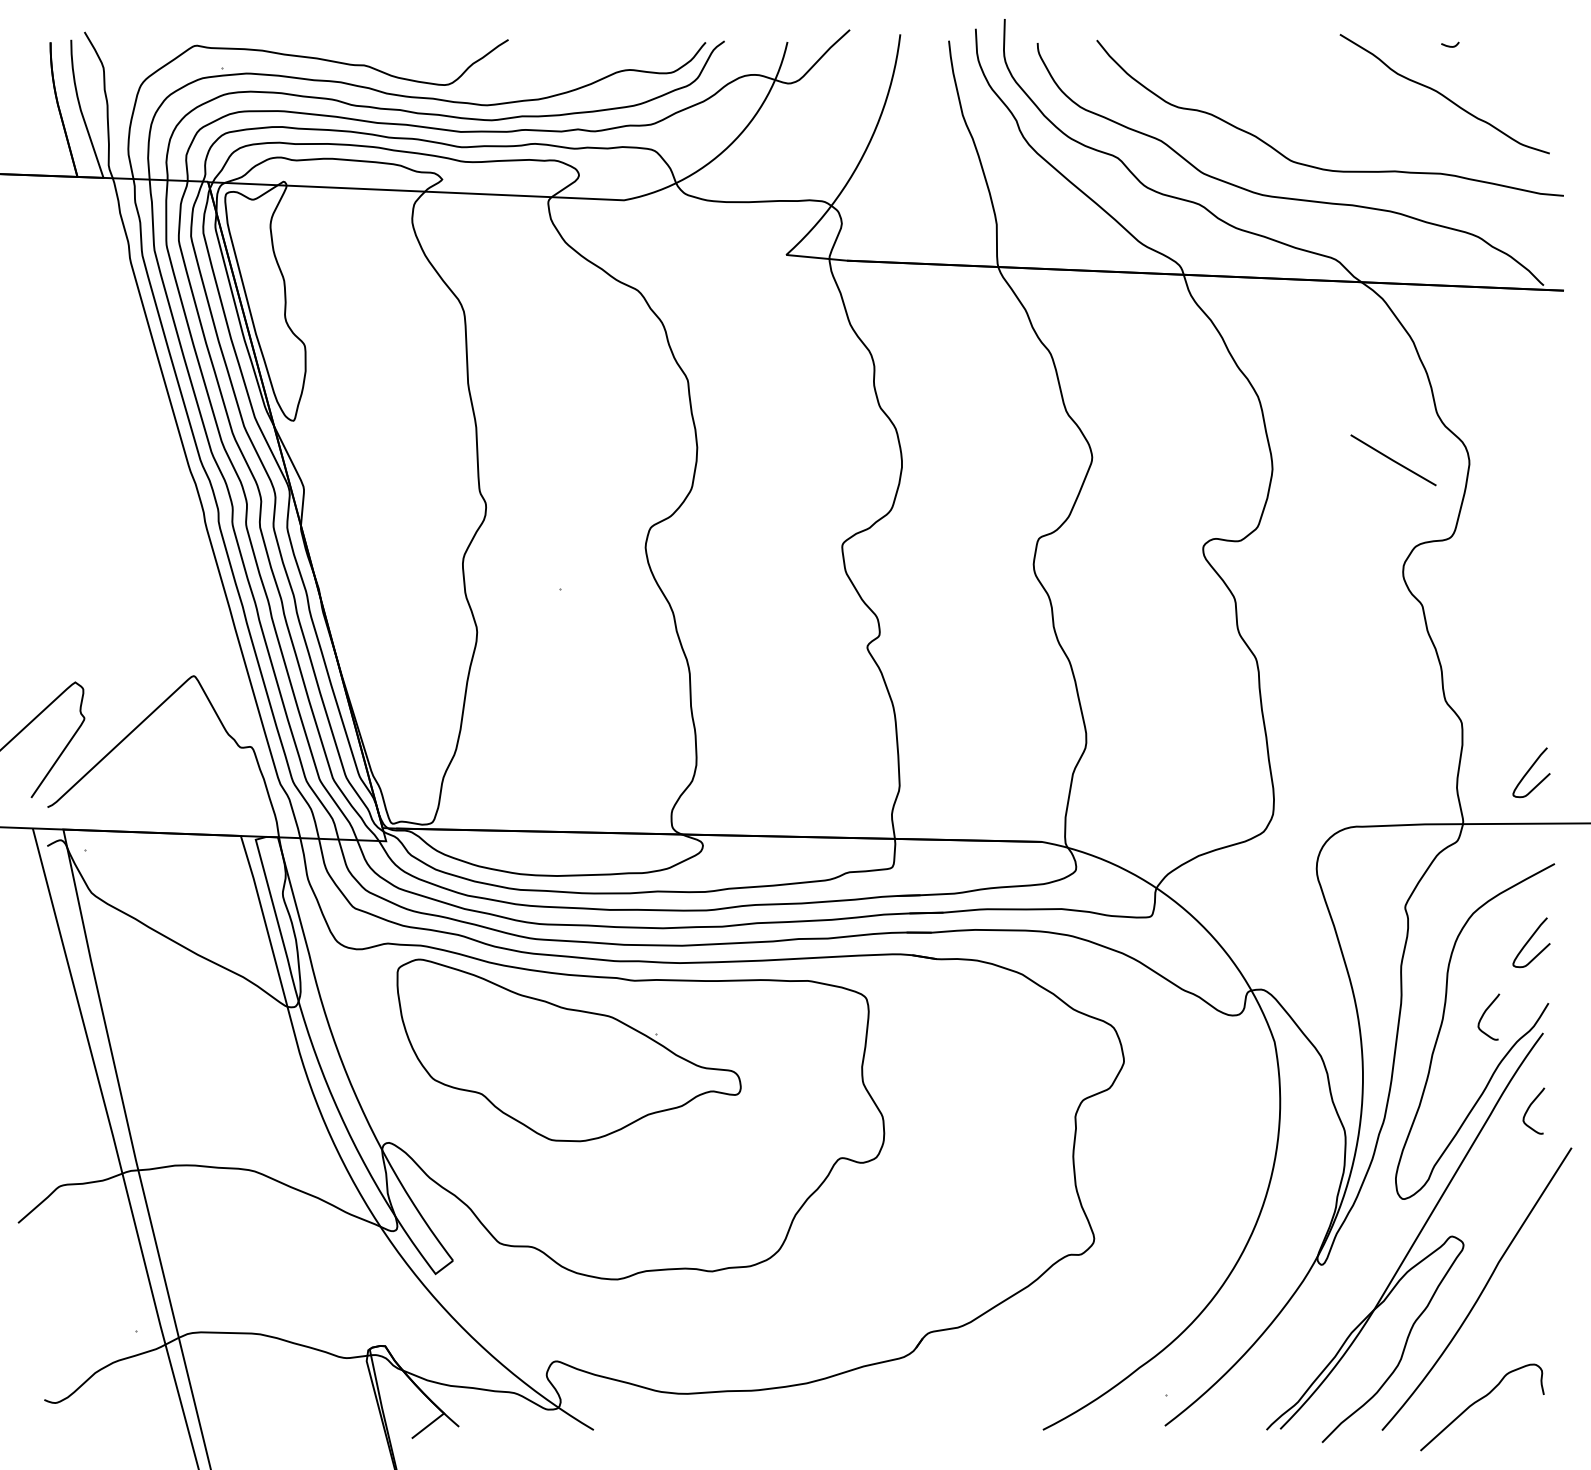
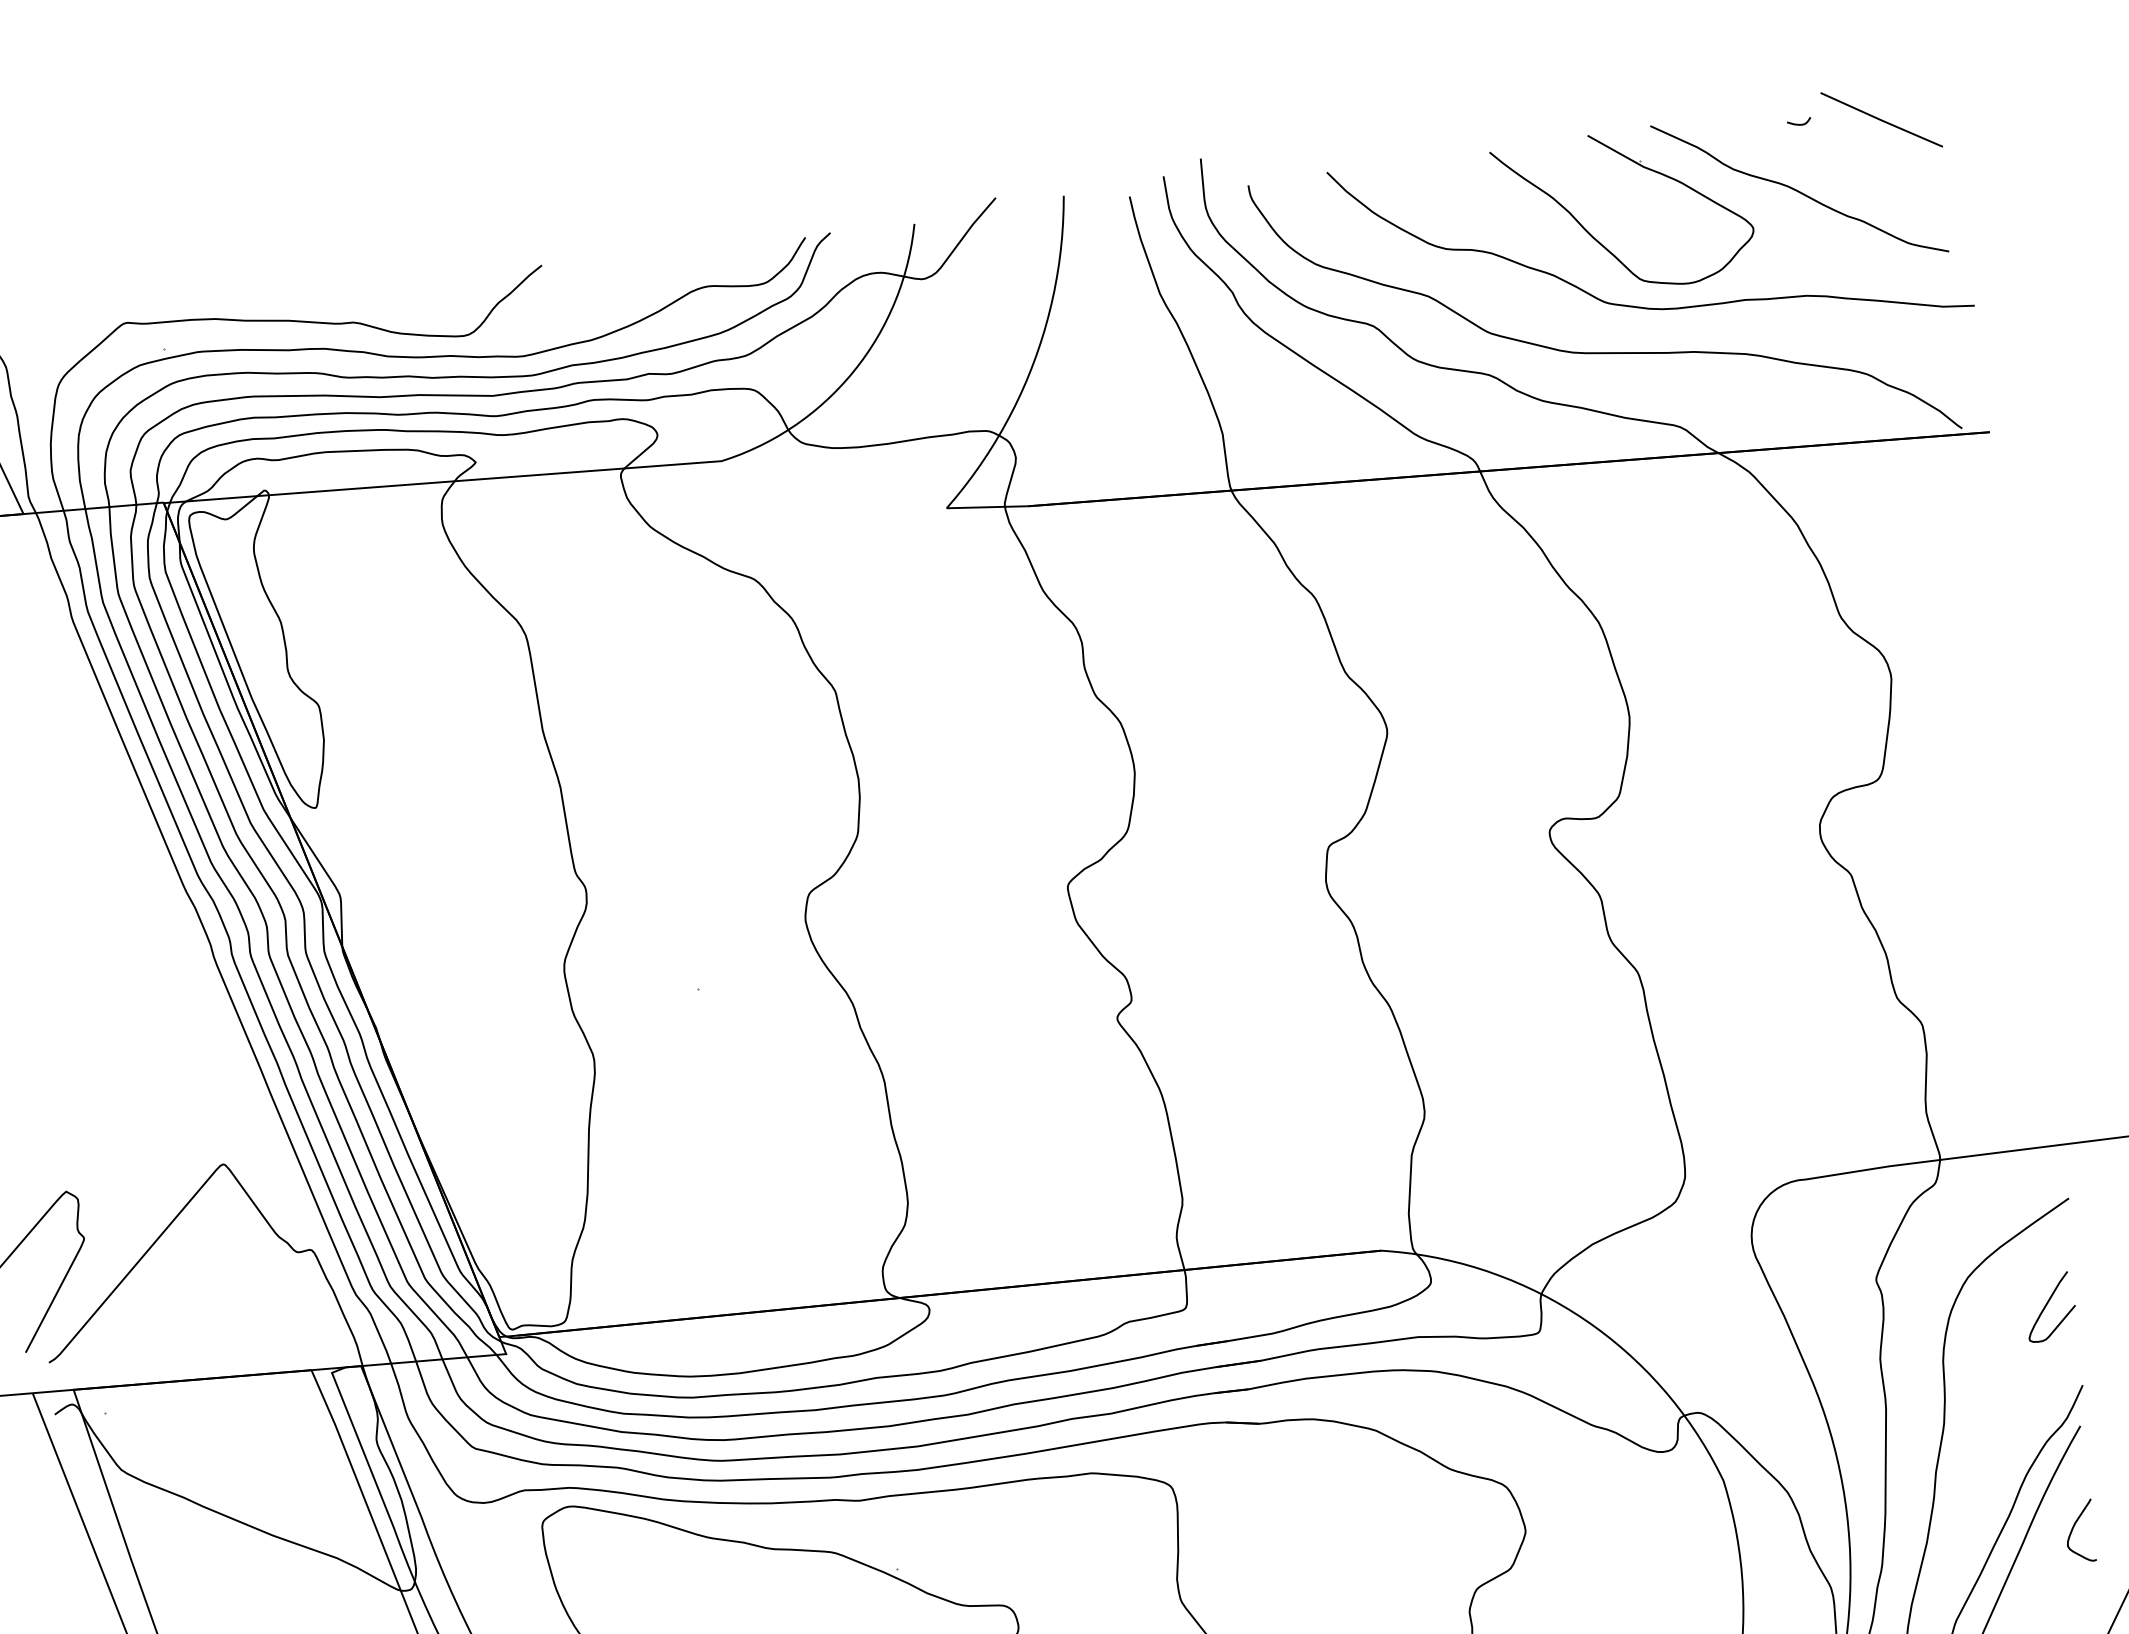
part: (1292, 115) -> (1599, 241), added
line: (1393, 460) -> (1881, 120), moved
curve: (1530, 770) -> (2021, 1077), removed
curve: (1485, 1013) -> (2000, 1409), removed

